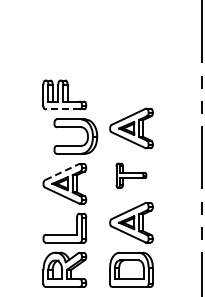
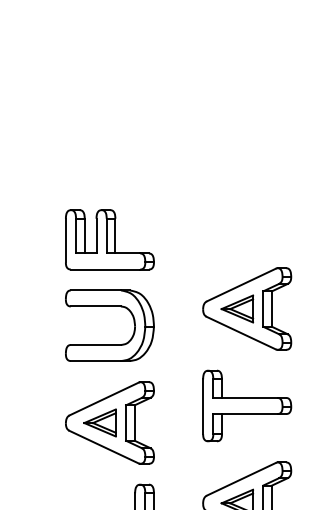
line: (62, 109) -> (105, 269), dashed -> solid
part: (75, 127) -> (109, 306), moved
line: (62, 172) -> (105, 399), dashed -> solid
part: (131, 175) -> (247, 405), size x1.43

